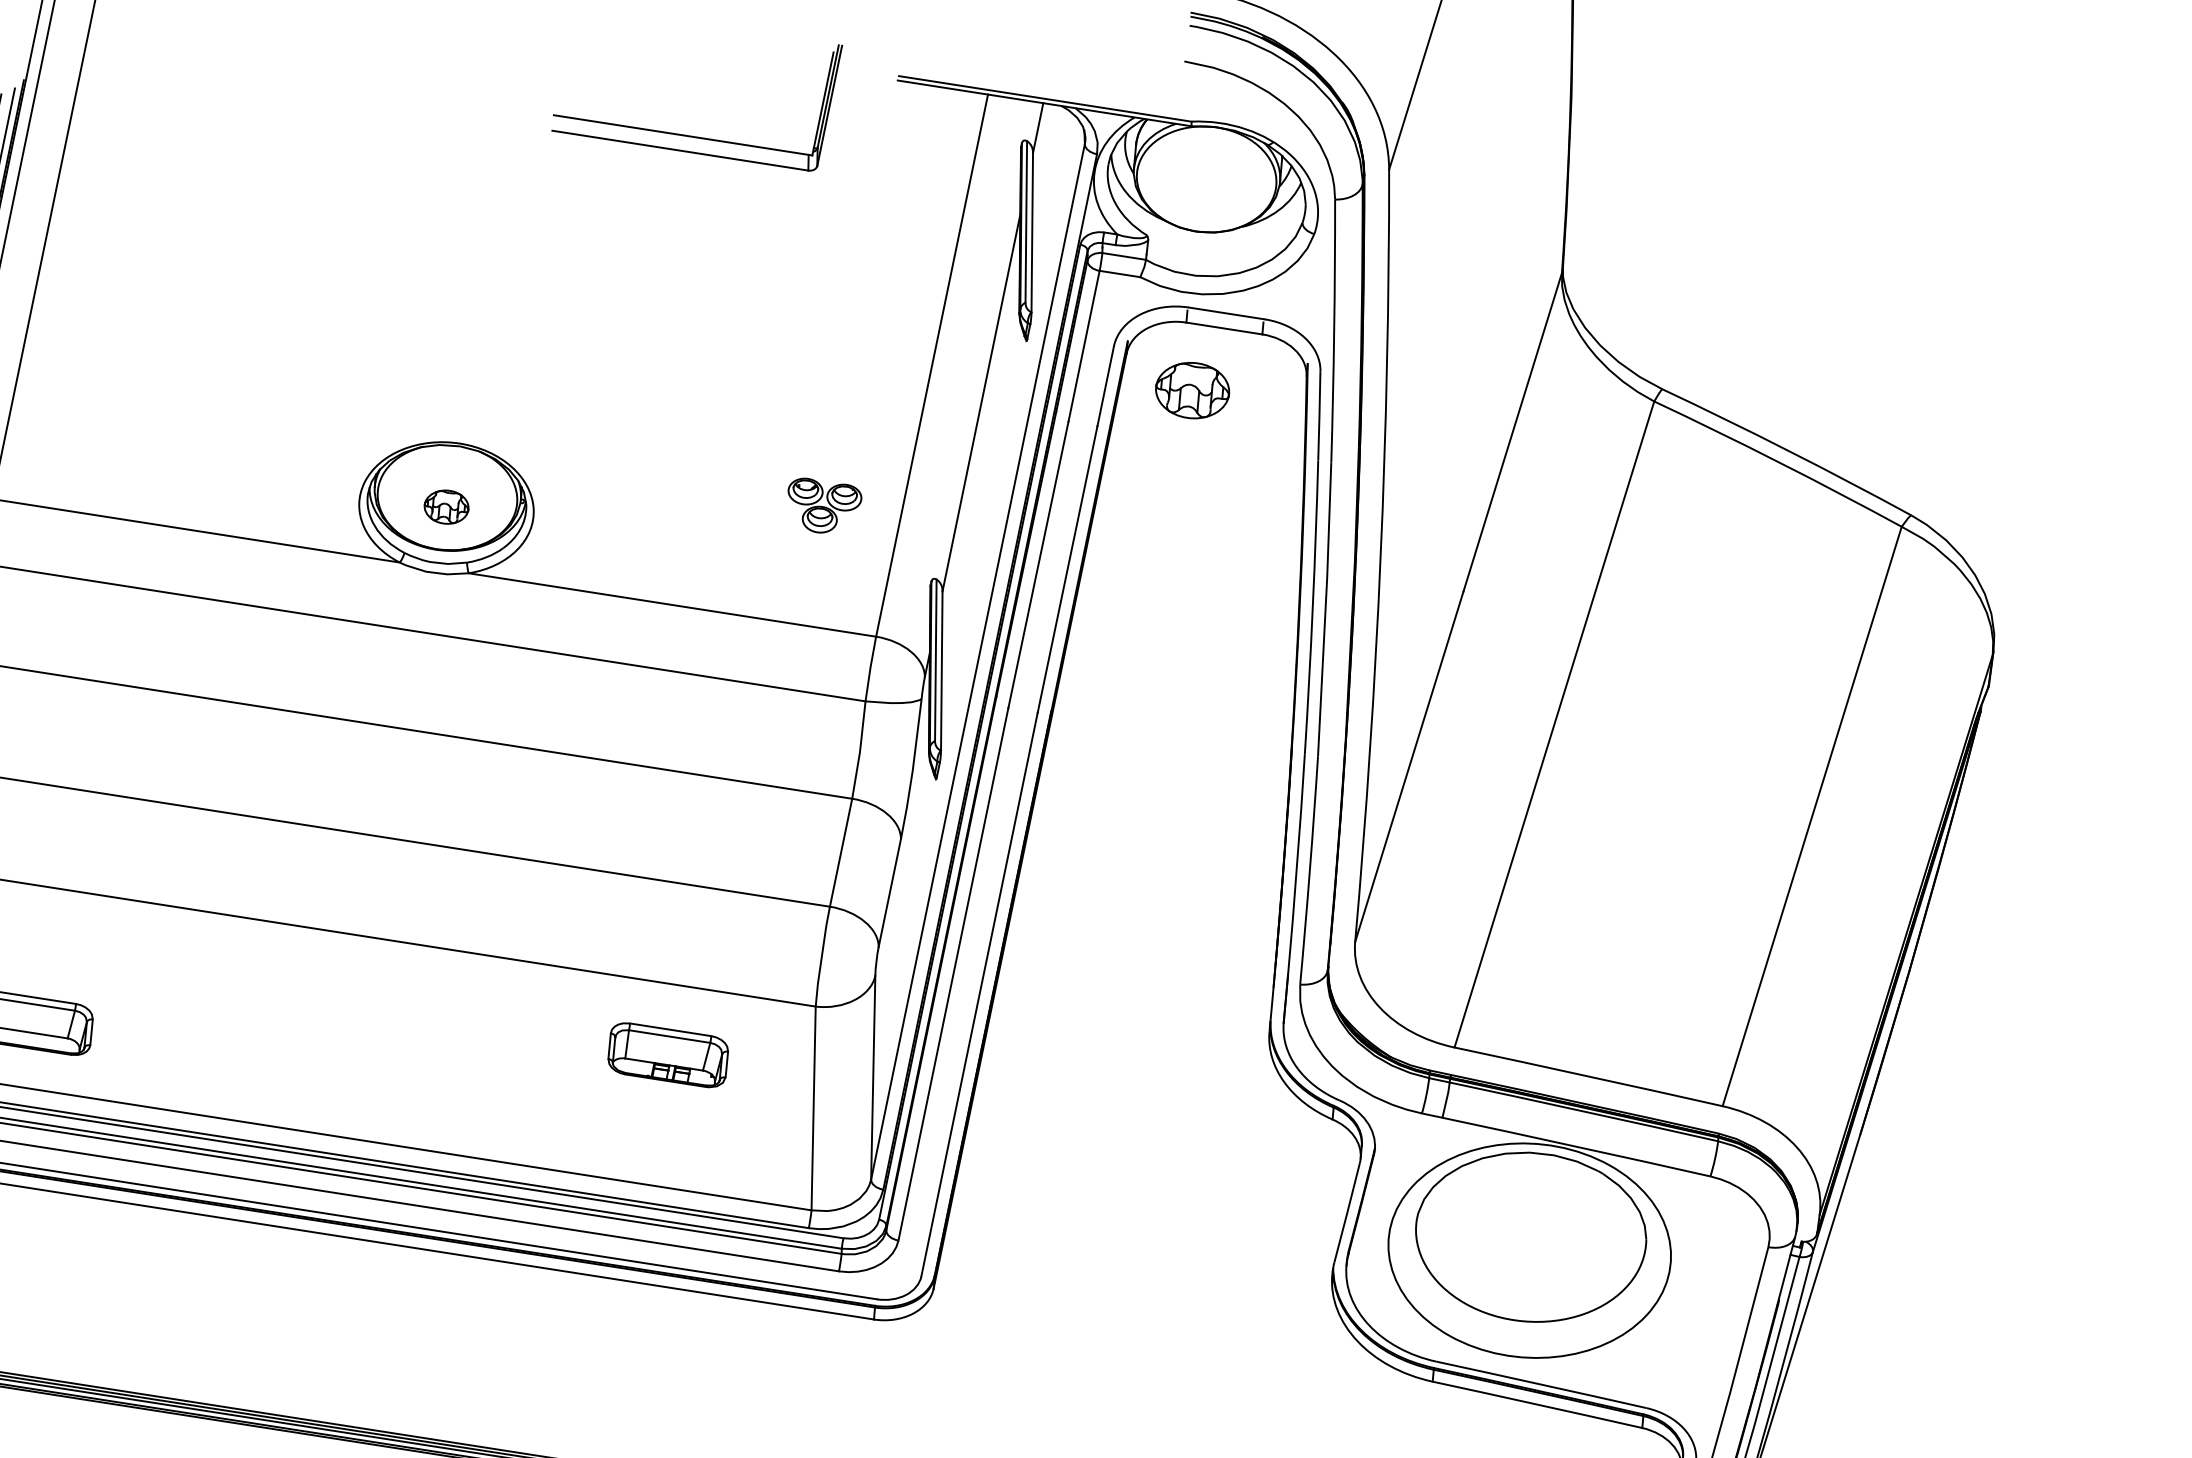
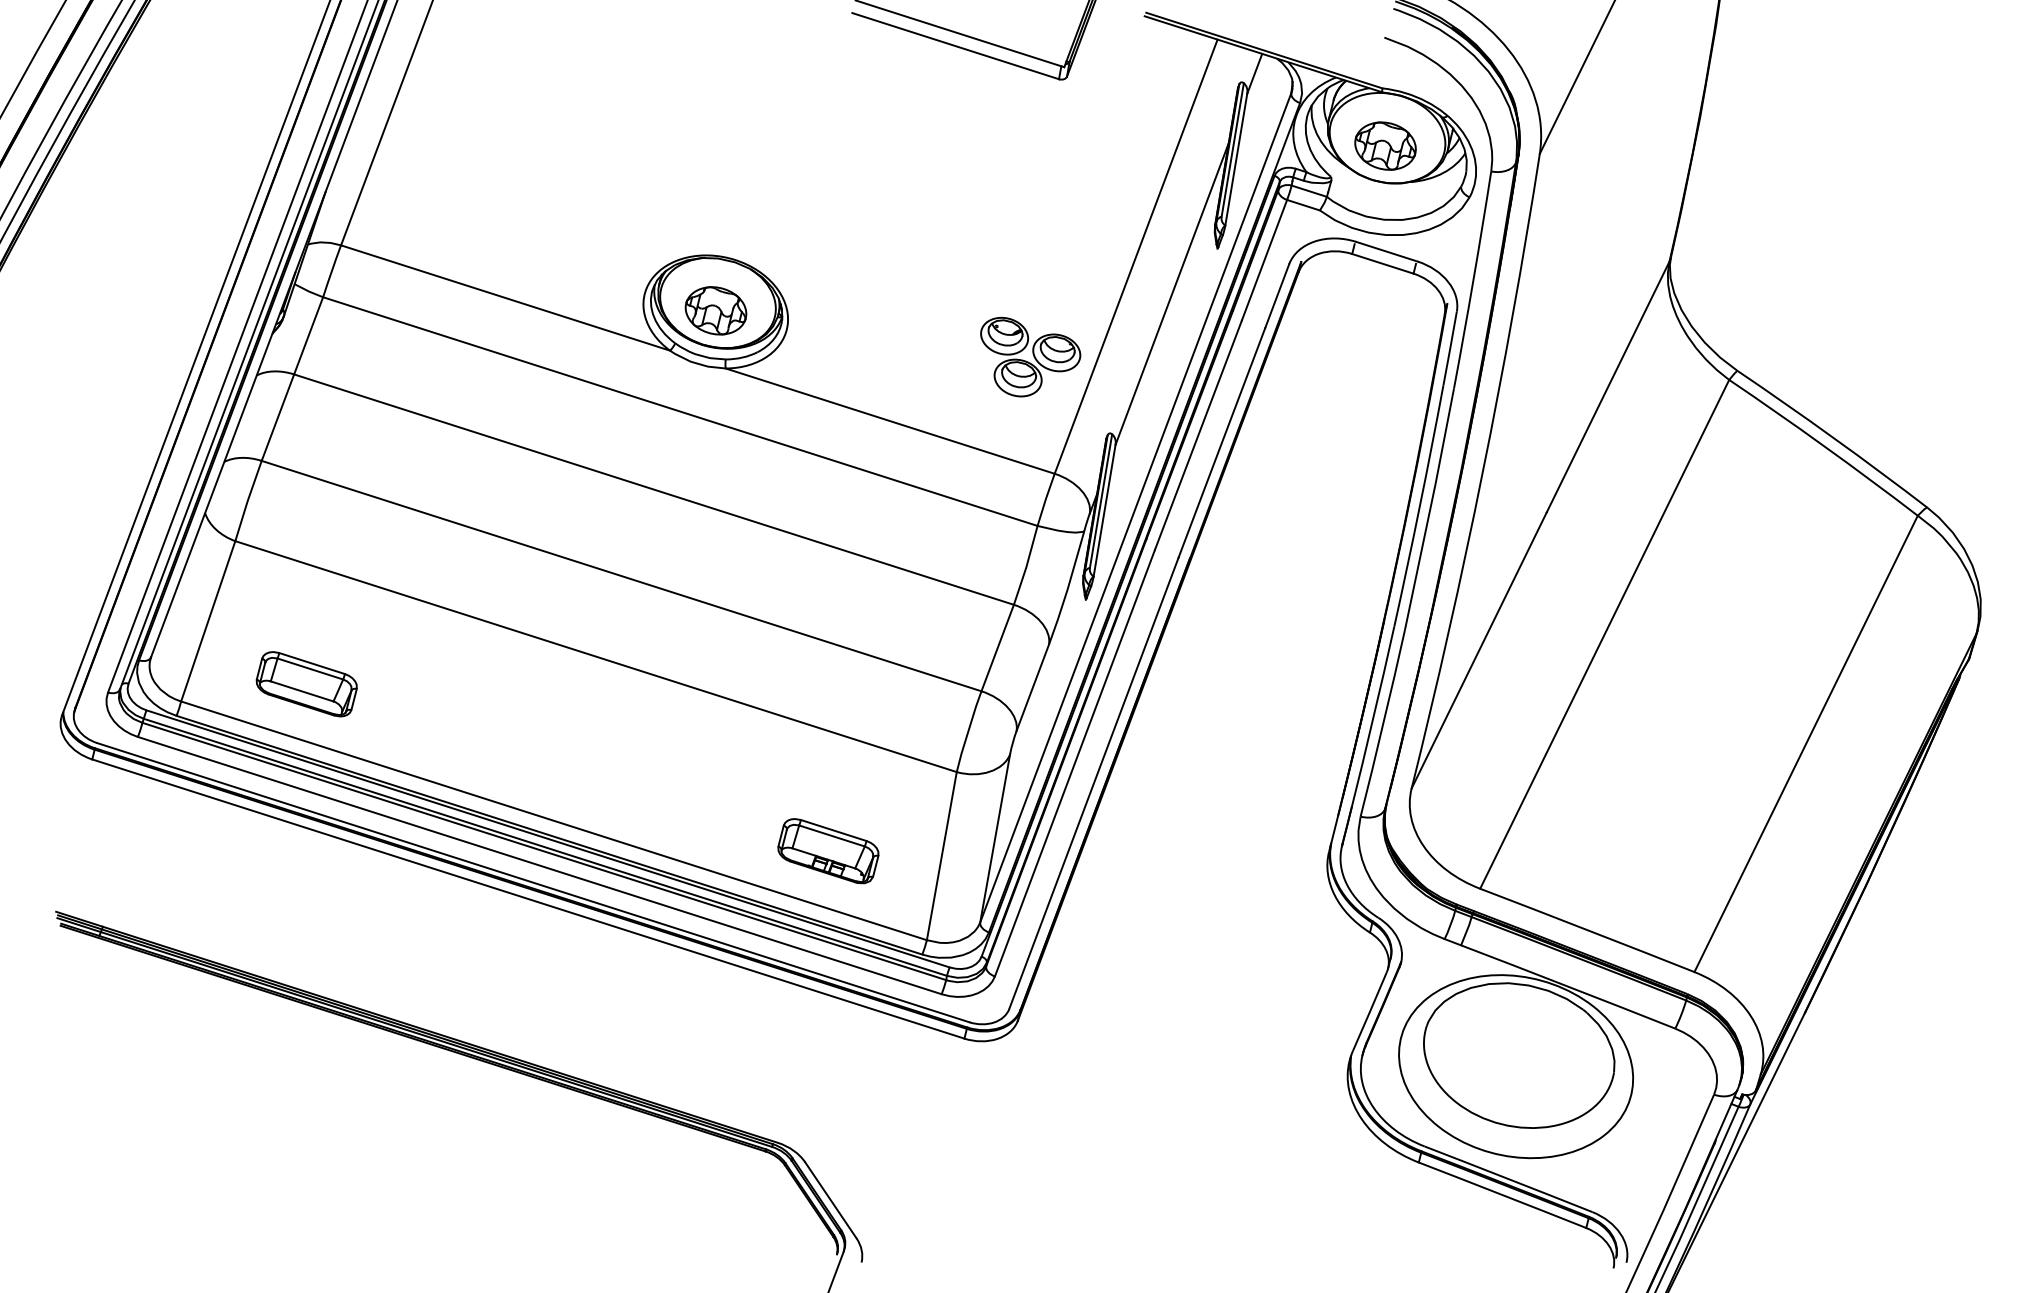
part: (1192, 389) -> (1385, 145), moved
part: (825, 502) -> (1030, 356), size x1.67
part: (445, 506) -> (715, 310), size x1.67
part: (668, 1055) -> (828, 851), moved

